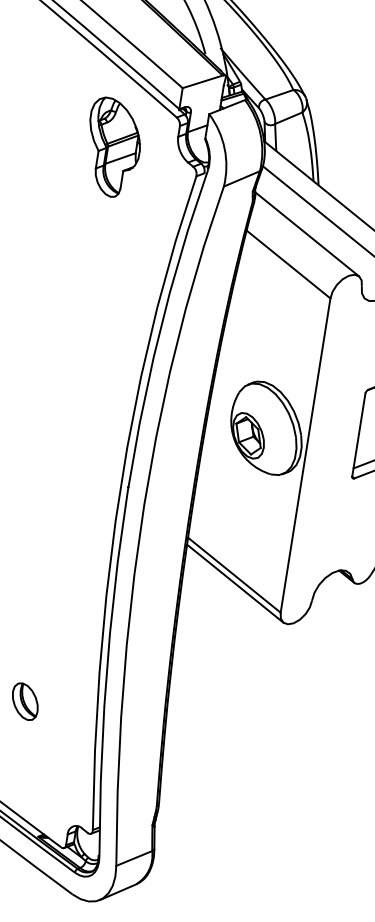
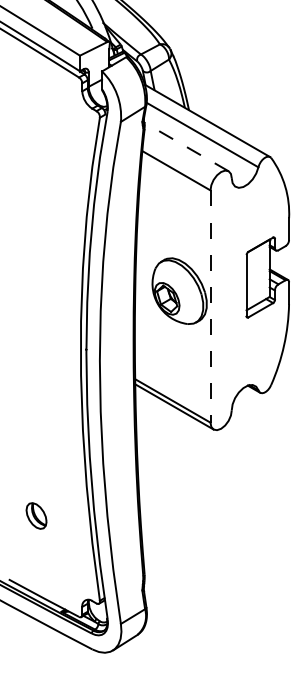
part: (112, 147) -> (36, 106), removed
line: (307, 233) -> (186, 146), solid -> dashed
line: (305, 456) -> (210, 307), solid -> dashed

